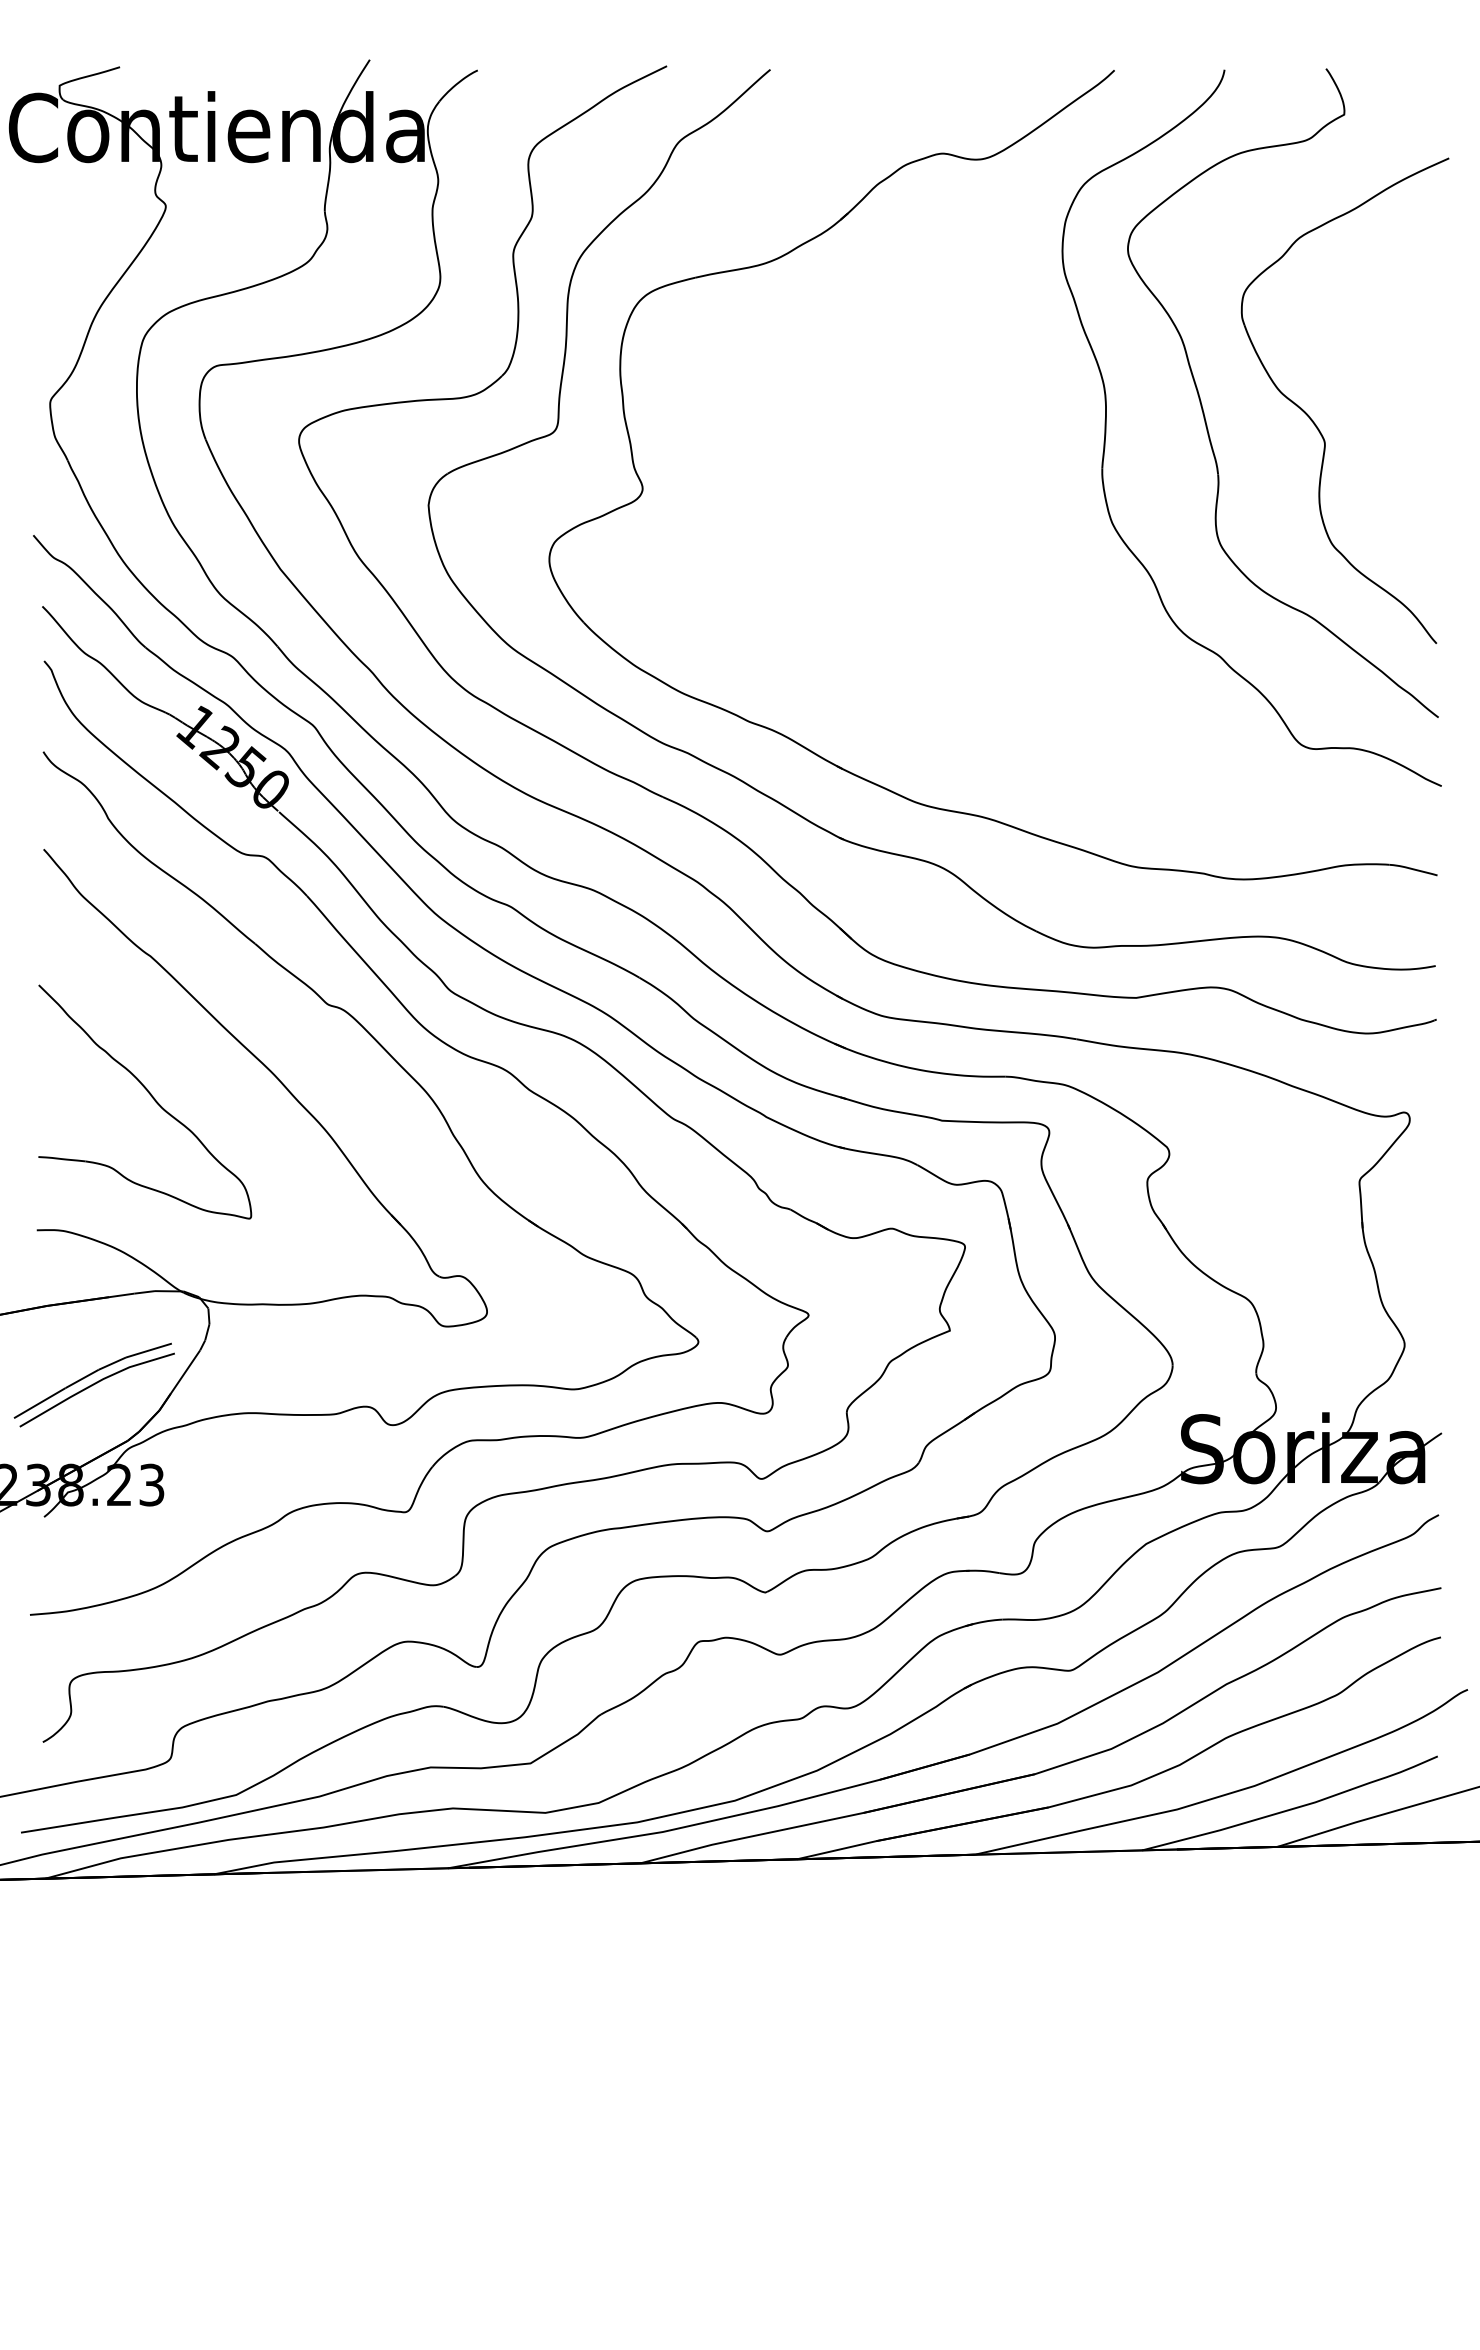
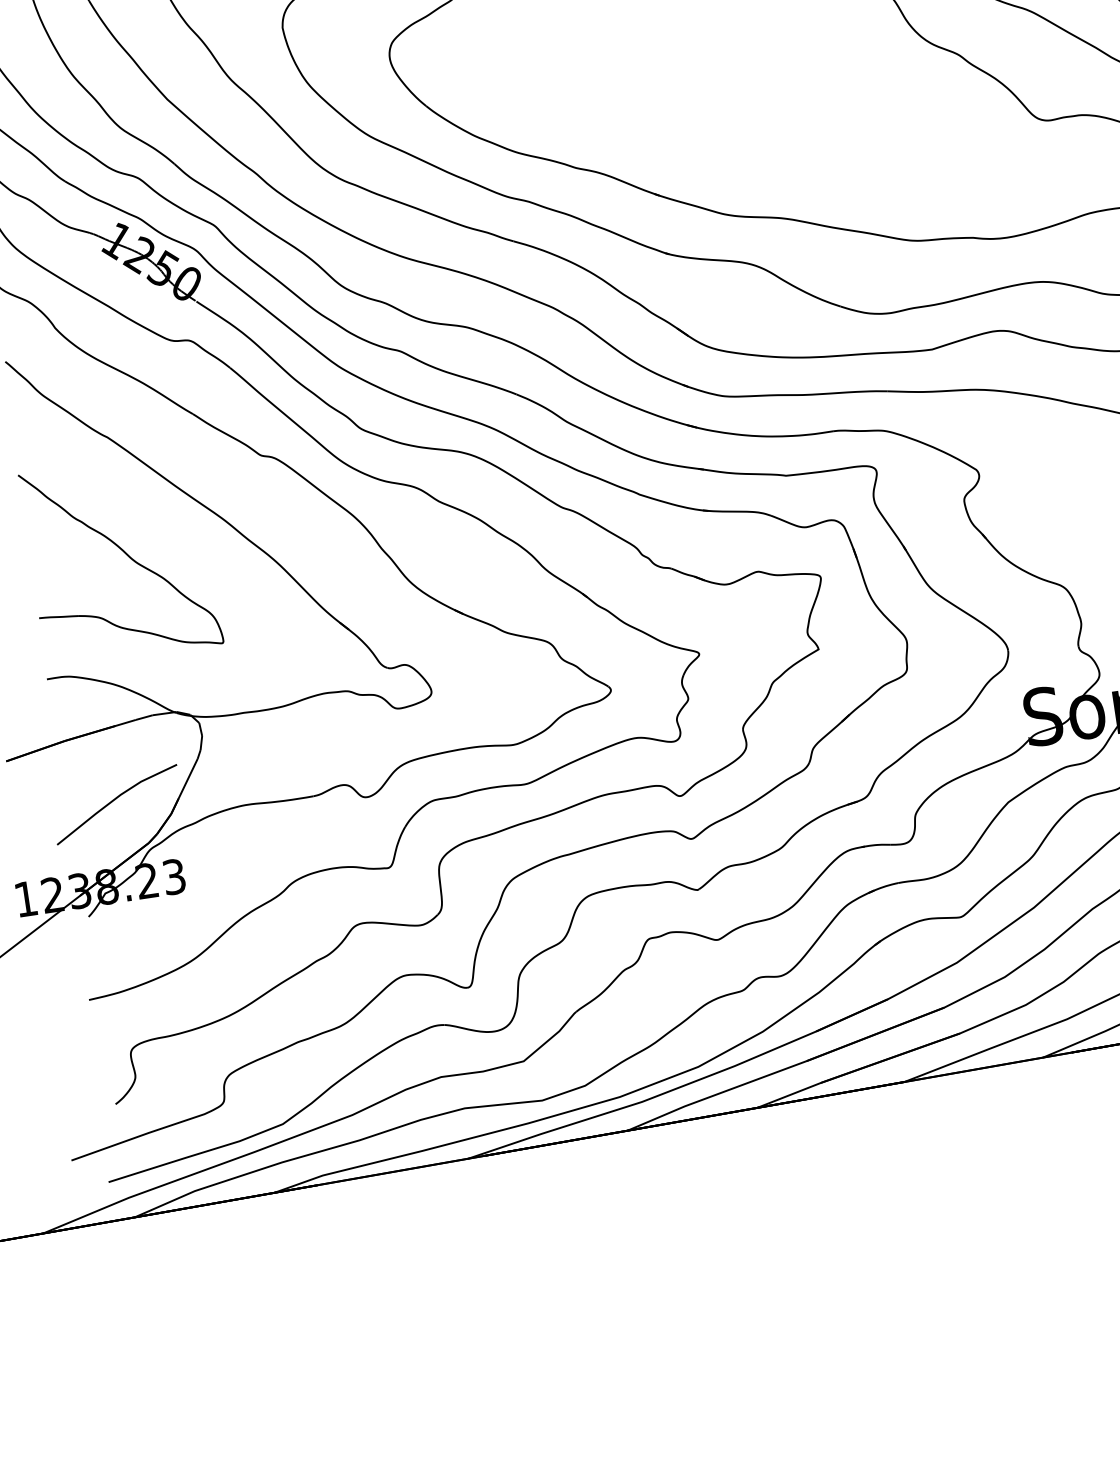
line: (90, 1375) -> (109, 793), removed

